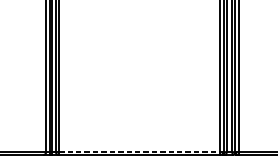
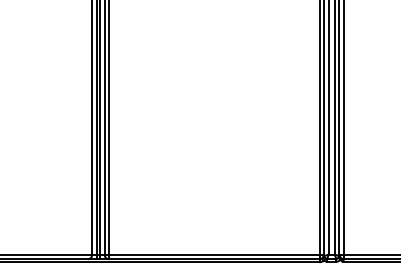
line: (139, 151) -> (214, 254), dashed -> solid

